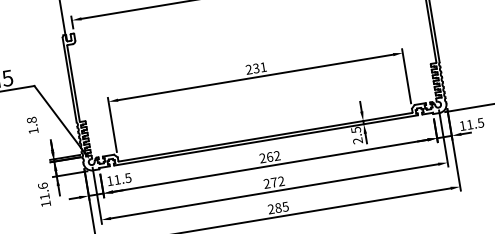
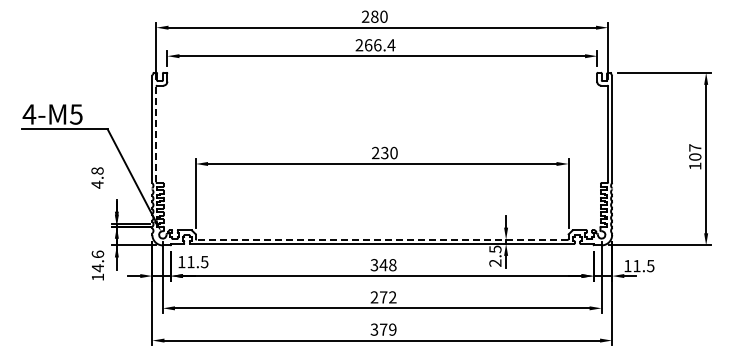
text: (263, 66) -> (393, 152), 231 -> 230
line: (73, 83) -> (156, 134), solid -> dashed
text: (33, 130) -> (97, 184), 1.8 -> 4.8
line: (265, 137) -> (382, 239), solid -> dashed
text: (269, 157) -> (383, 265), 262 -> 348
text: (44, 197) -> (97, 268), 11.6 -> 14.6
text: (278, 207) -> (383, 329), 285 -> 379

